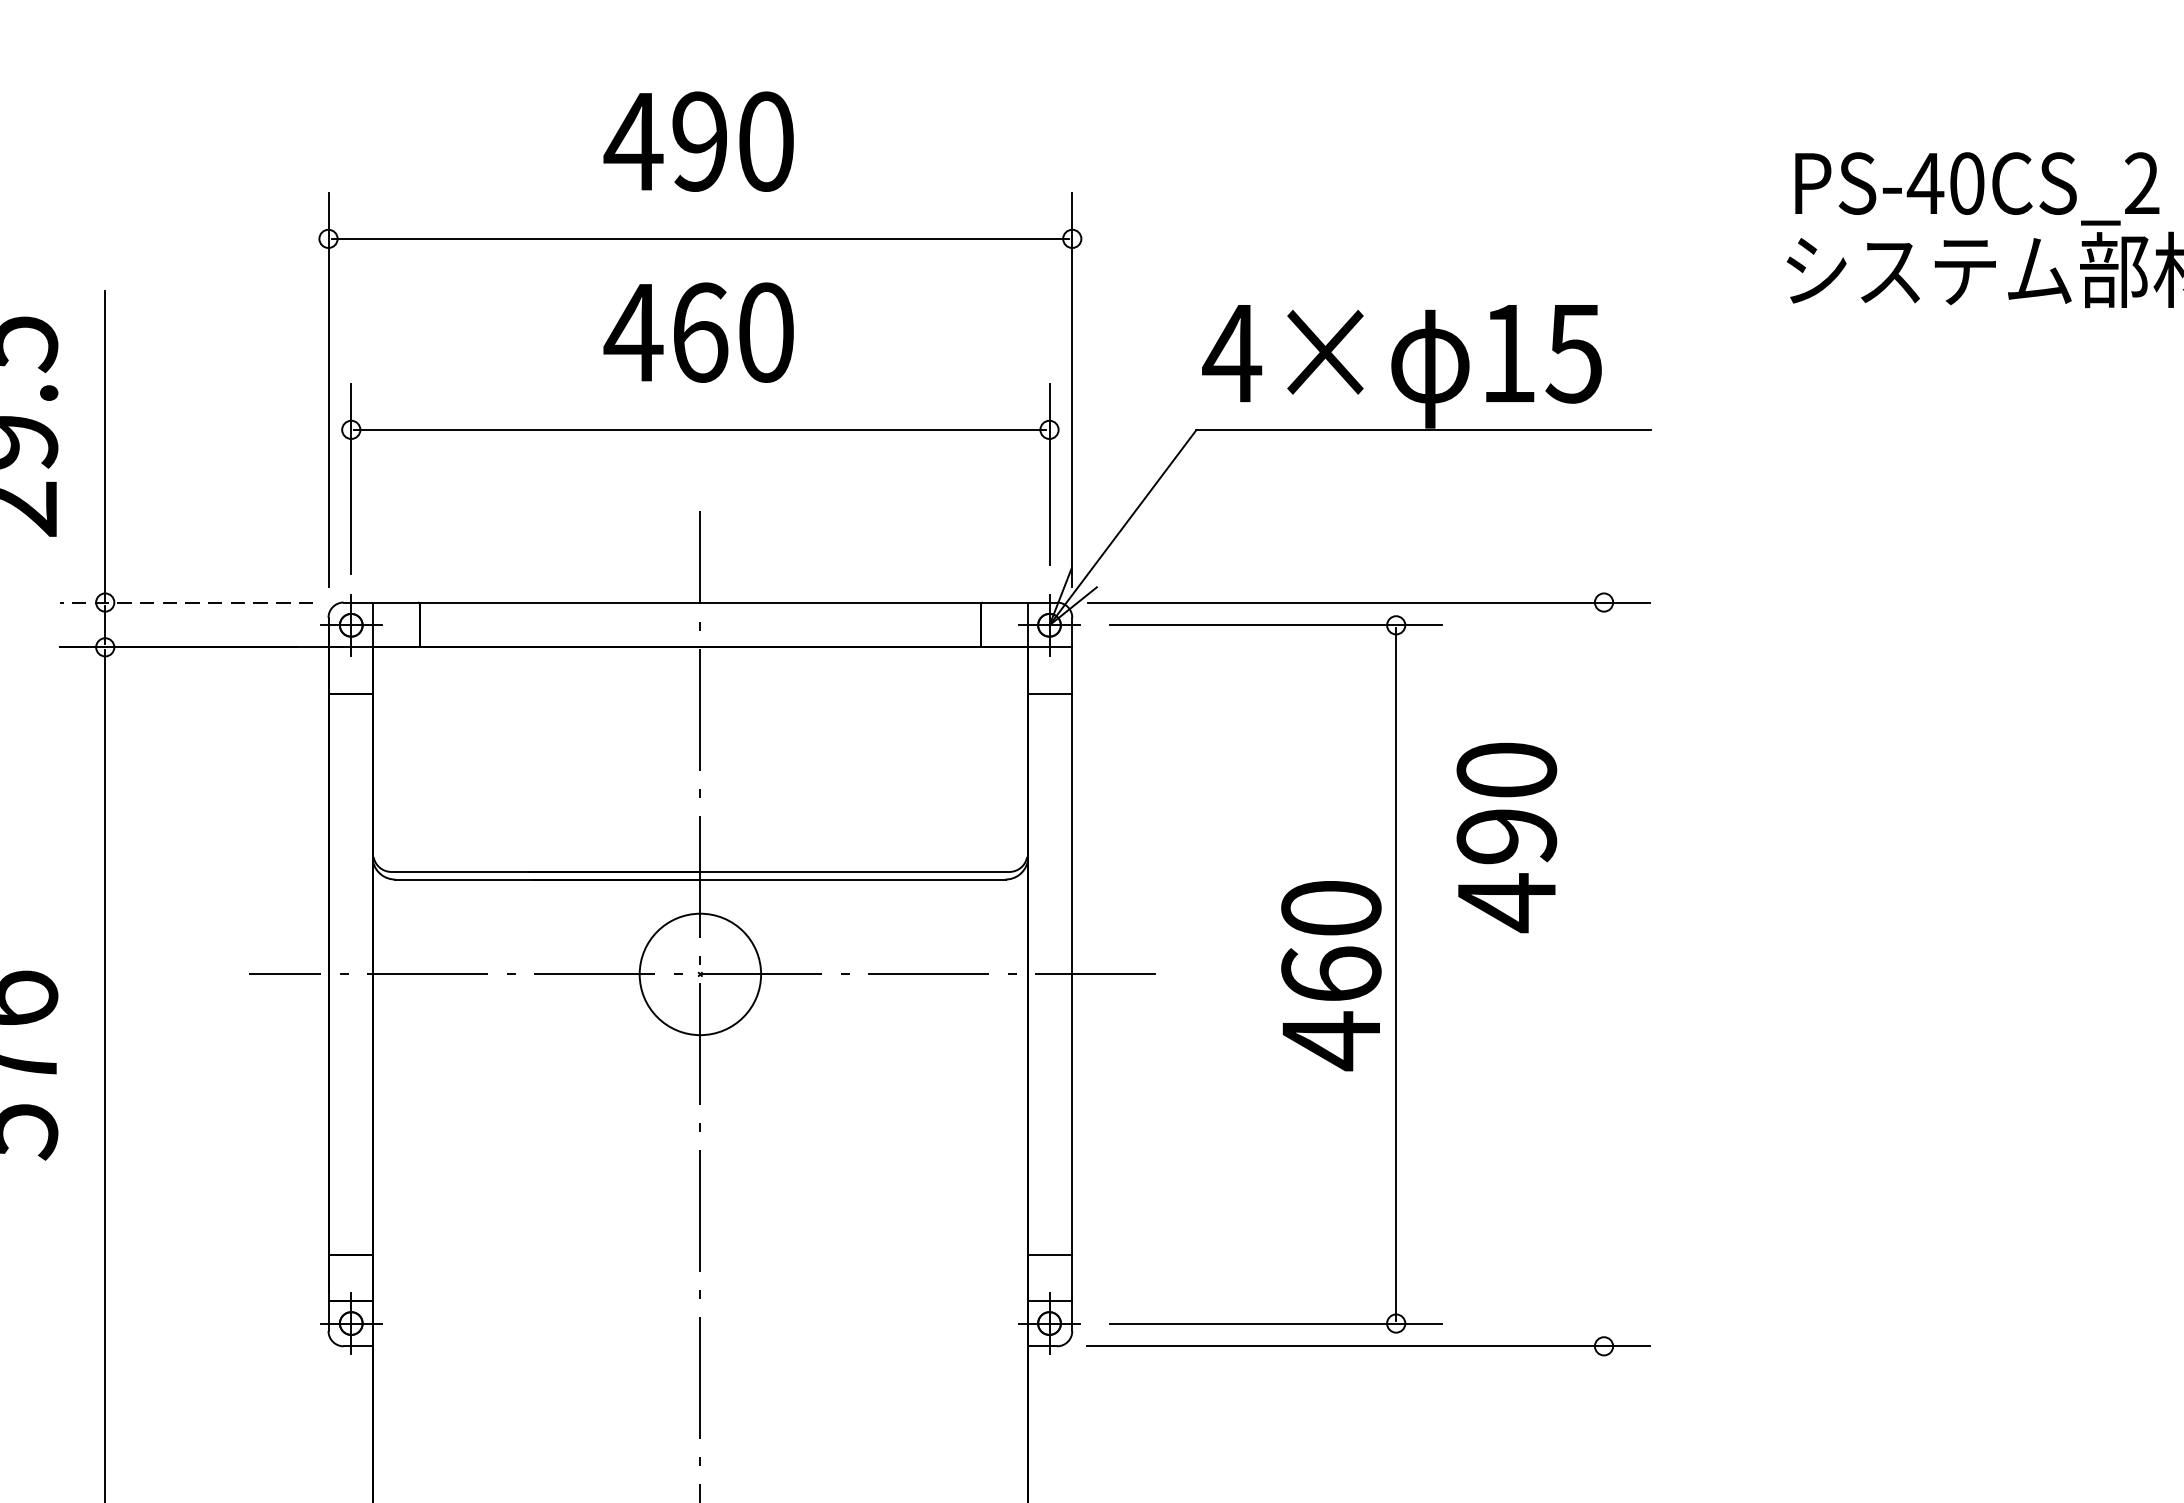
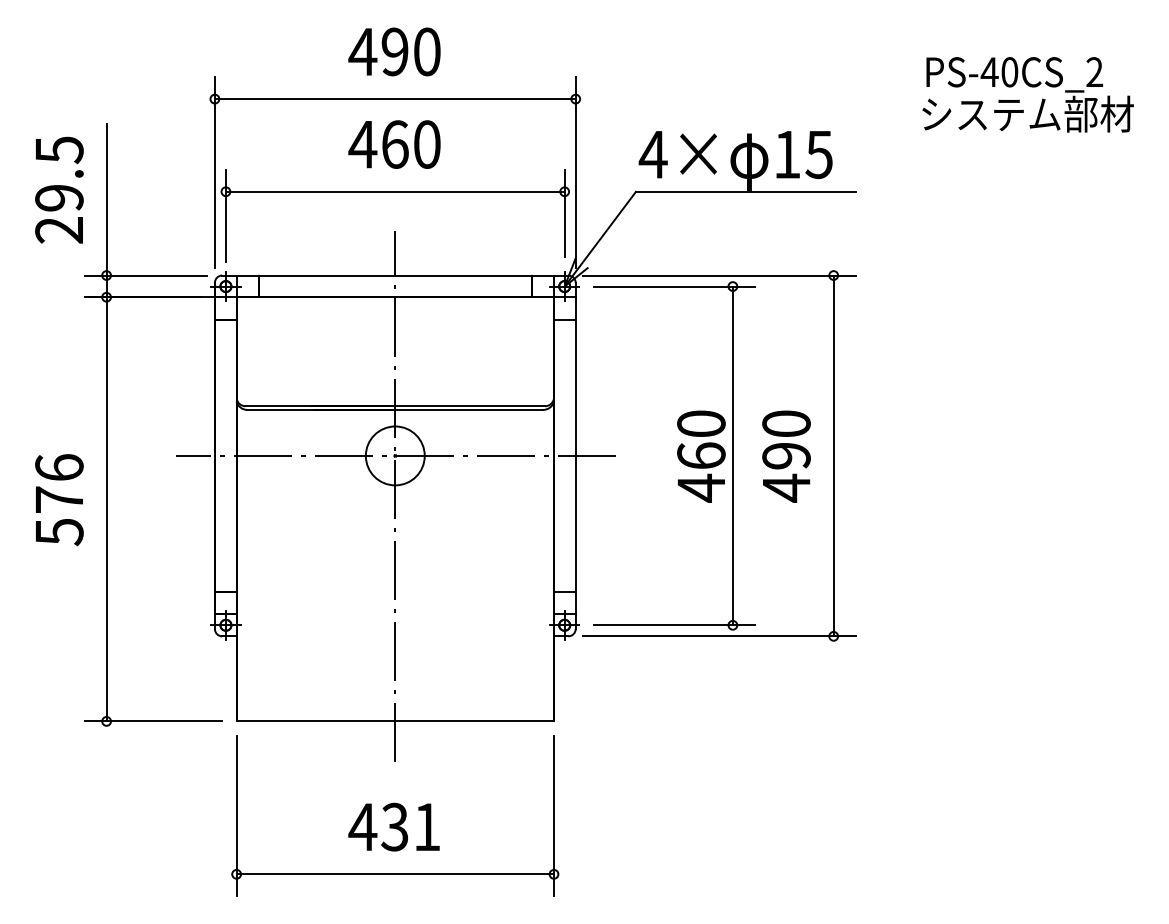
line: (185, 602) -> (145, 275), dashed -> solid
text: (1506, 837) -> (786, 456), moved
line: (1603, 973) -> (833, 455), added

